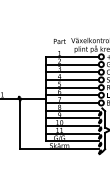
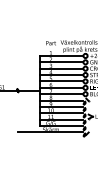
line: (19, 125) -> (17, 112), removed

